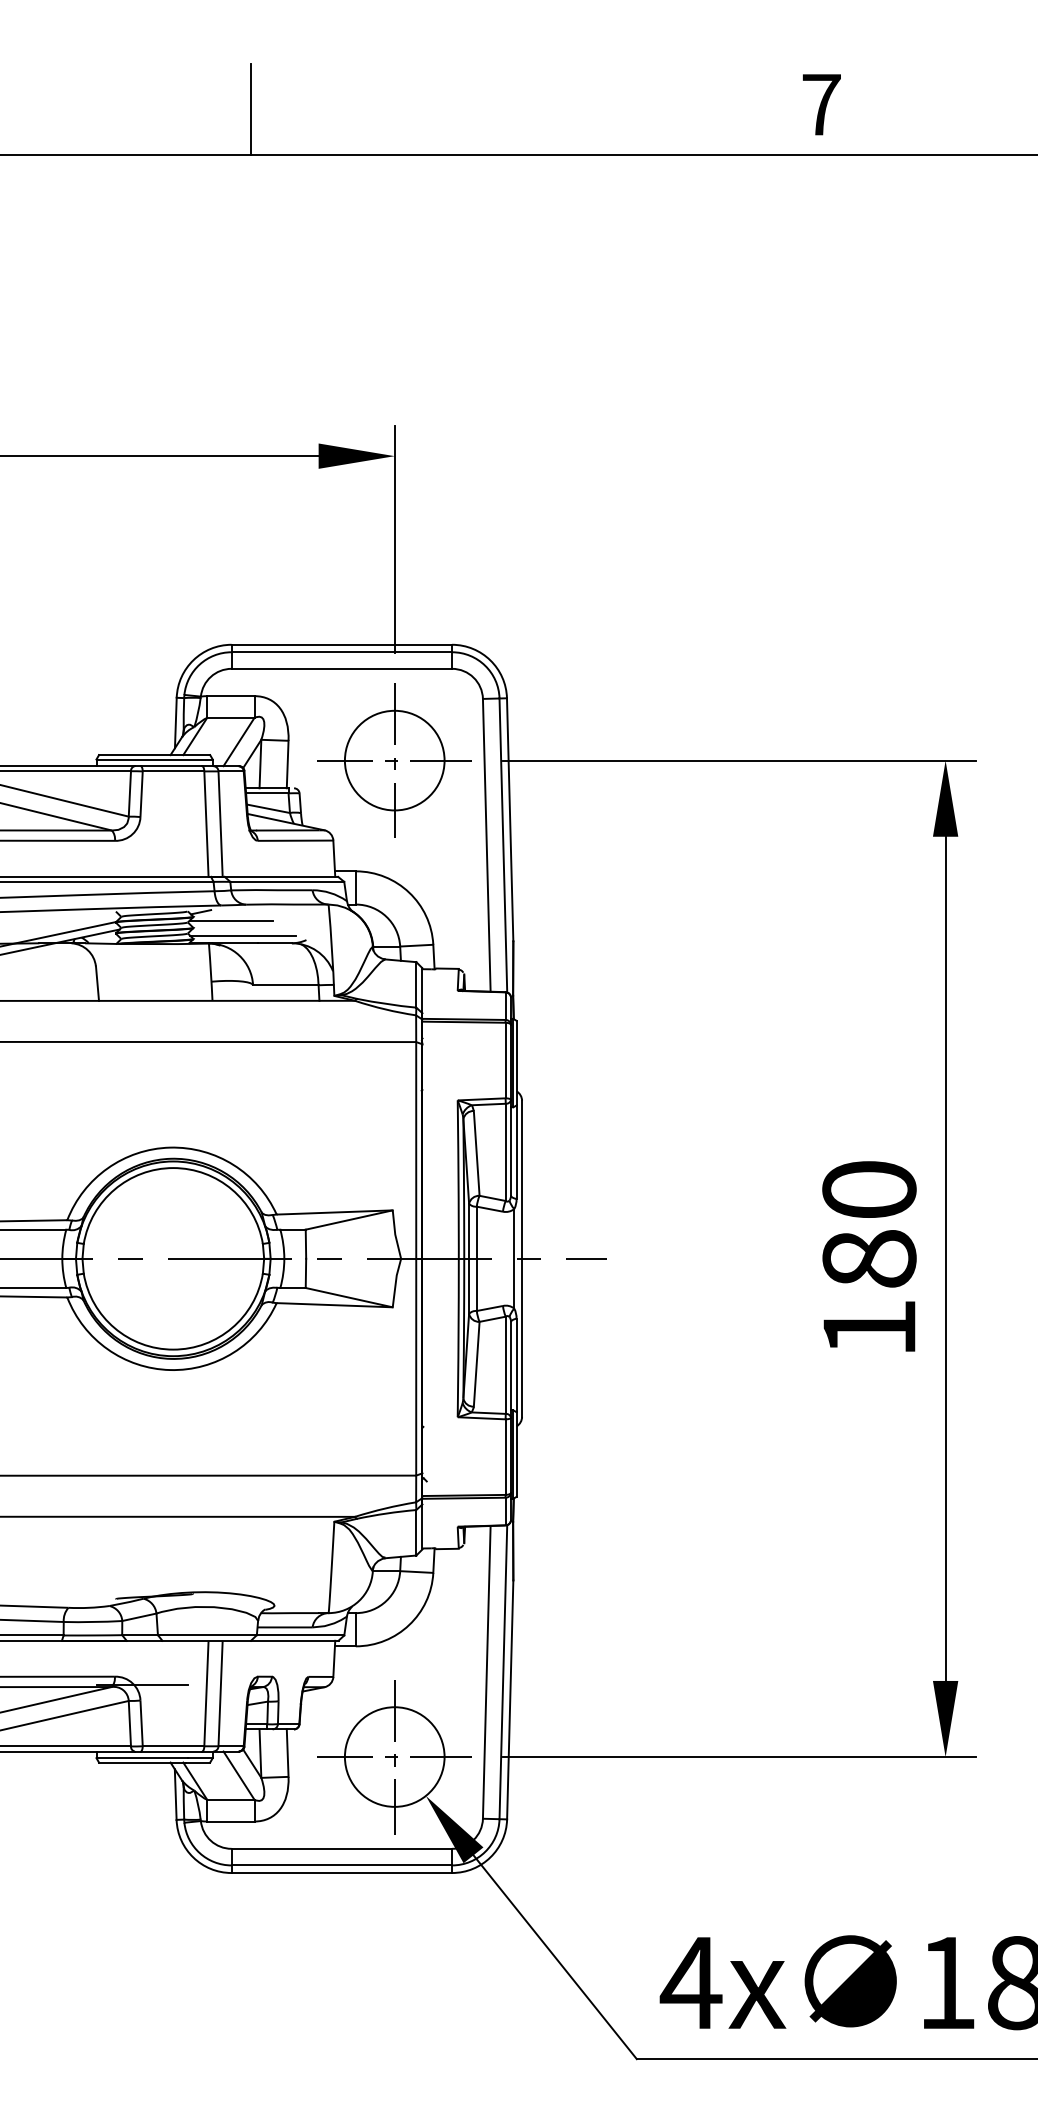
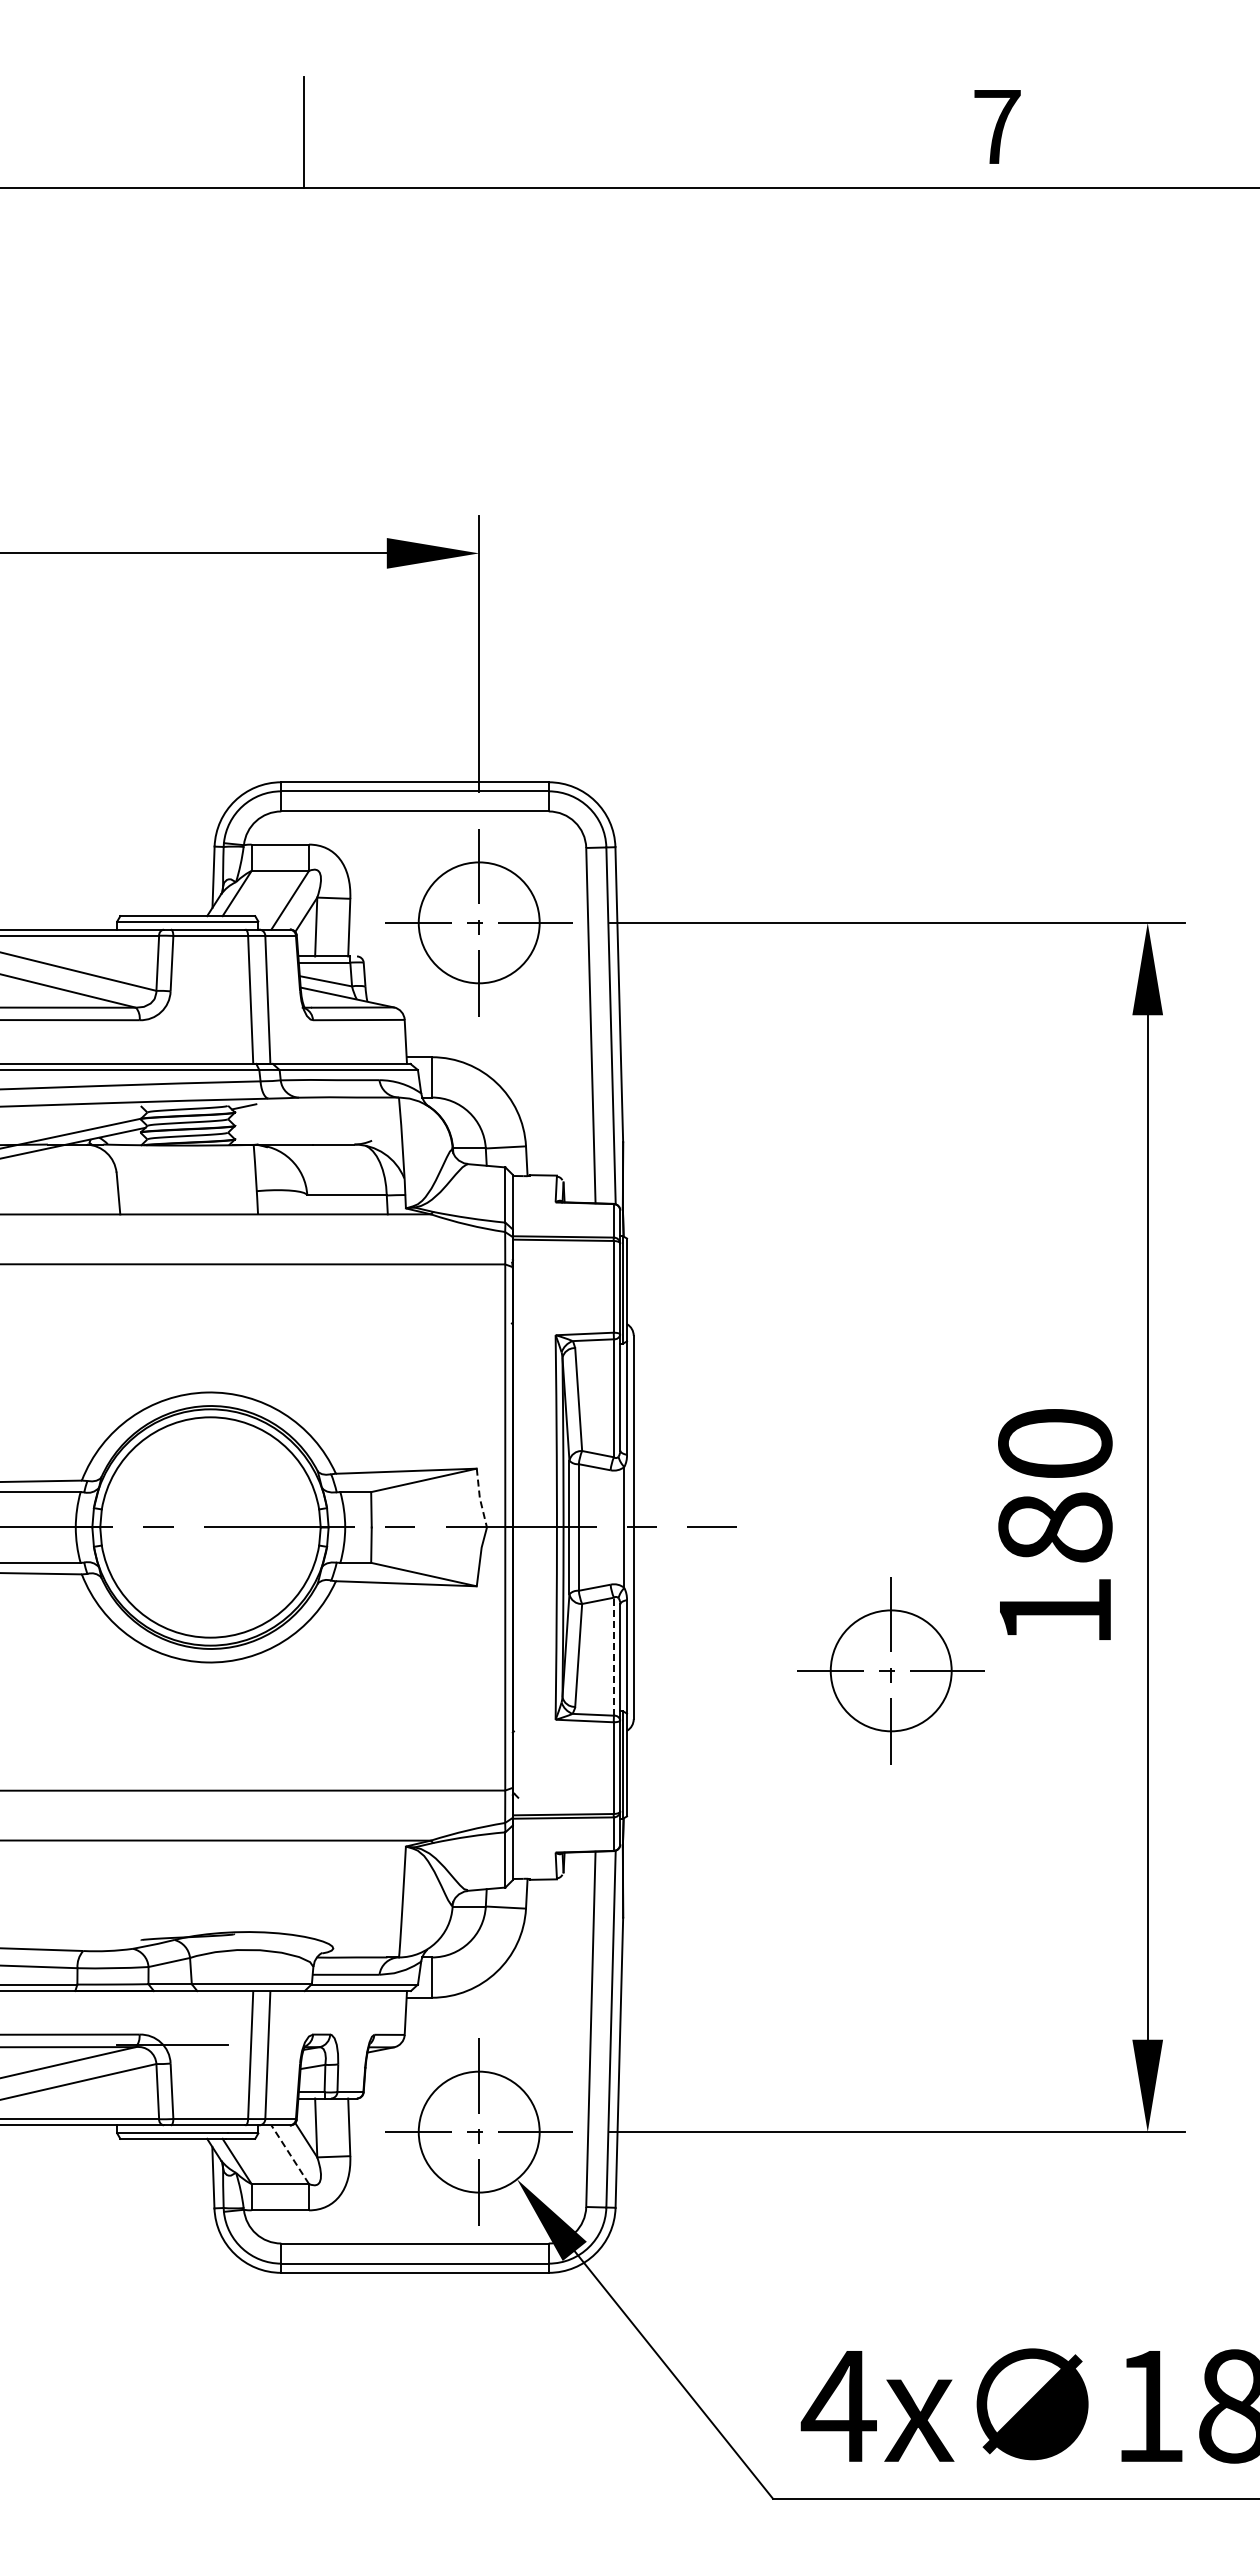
line: (231, 921) -> (280, 1117), removed
line: (243, 935) -> (295, 1135), removed
line: (394, 1234) -> (479, 1498), solid -> dashed
line: (505, 1365) -> (613, 1656), solid -> dashed
part: (733, 1376) -> (890, 1670), added
line: (239, 1775) -> (290, 2154), solid -> dashed

